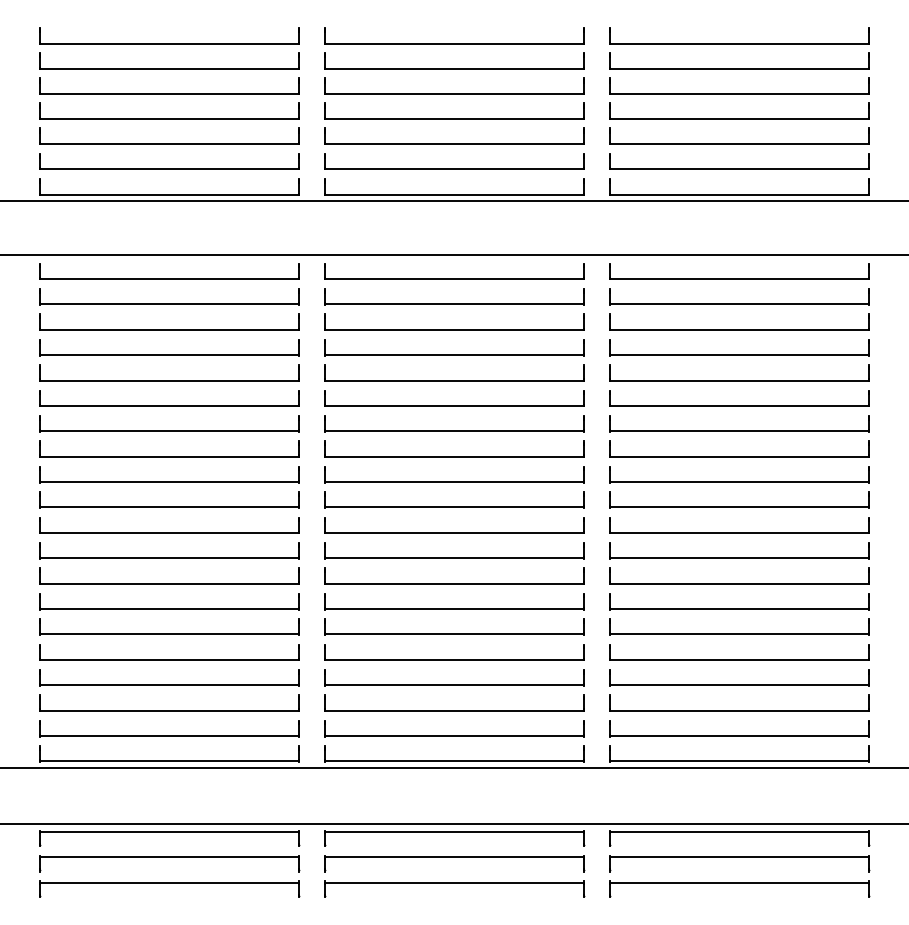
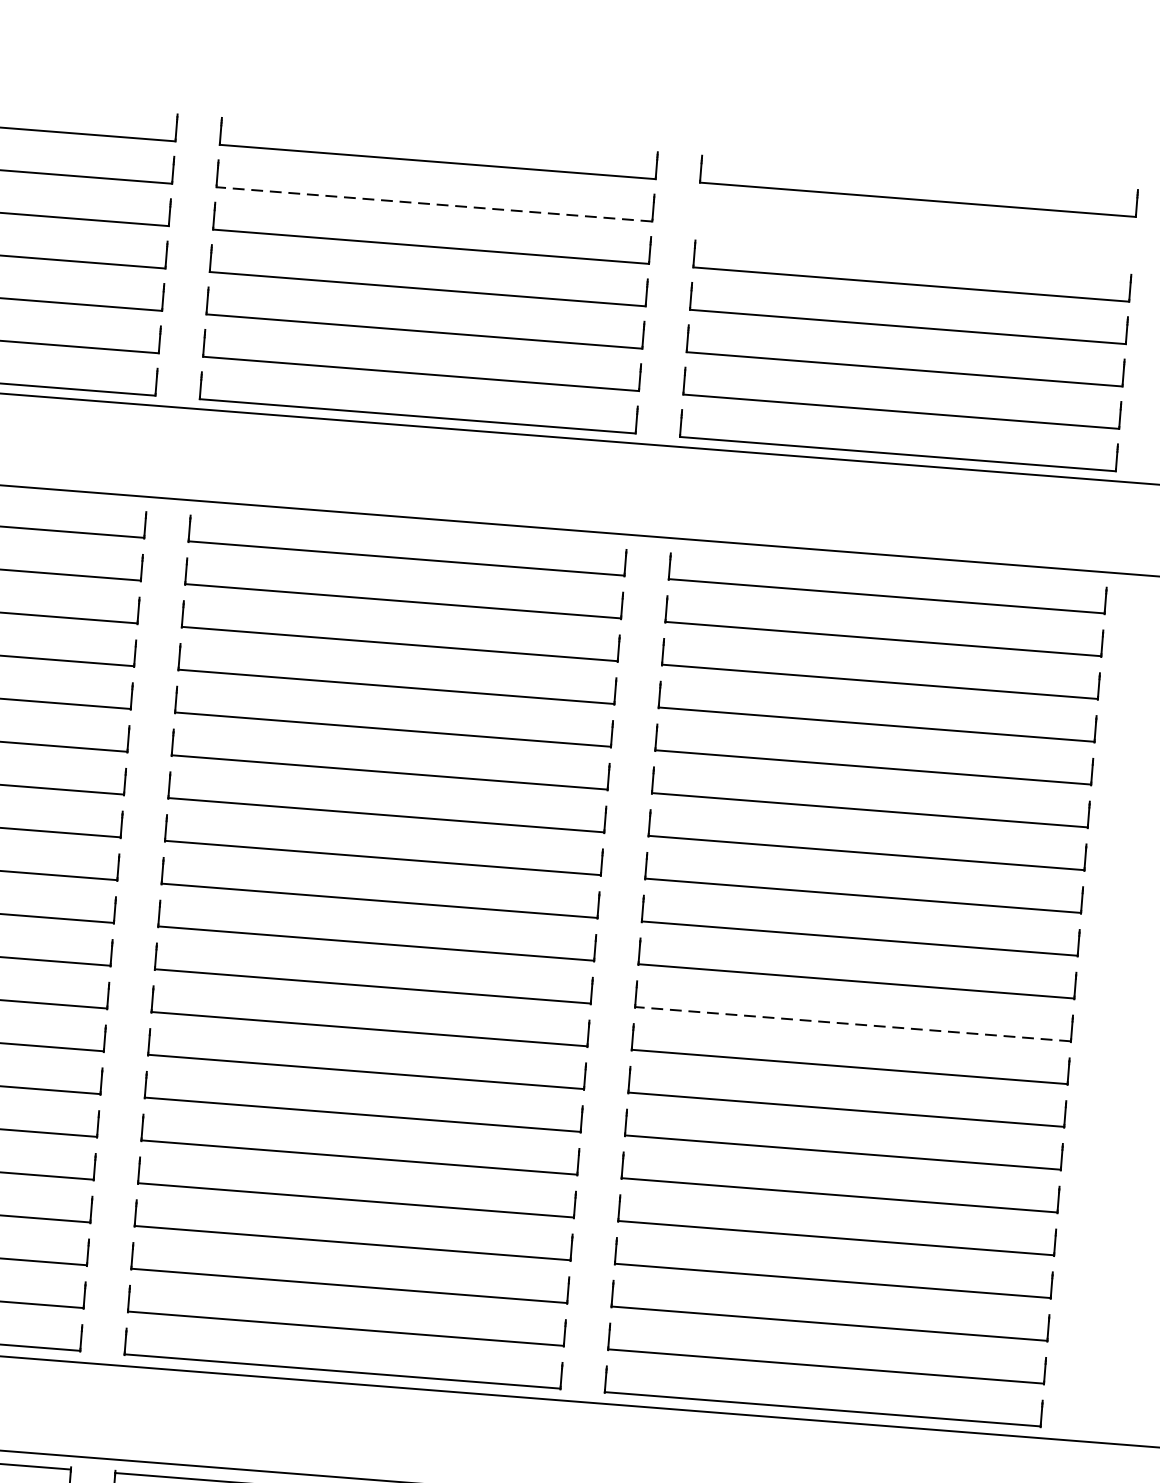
line: (453, 68) -> (432, 203), solid -> dashed
part: (739, 68) -> (914, 241), removed
line: (738, 532) -> (851, 1023), solid -> dashed

